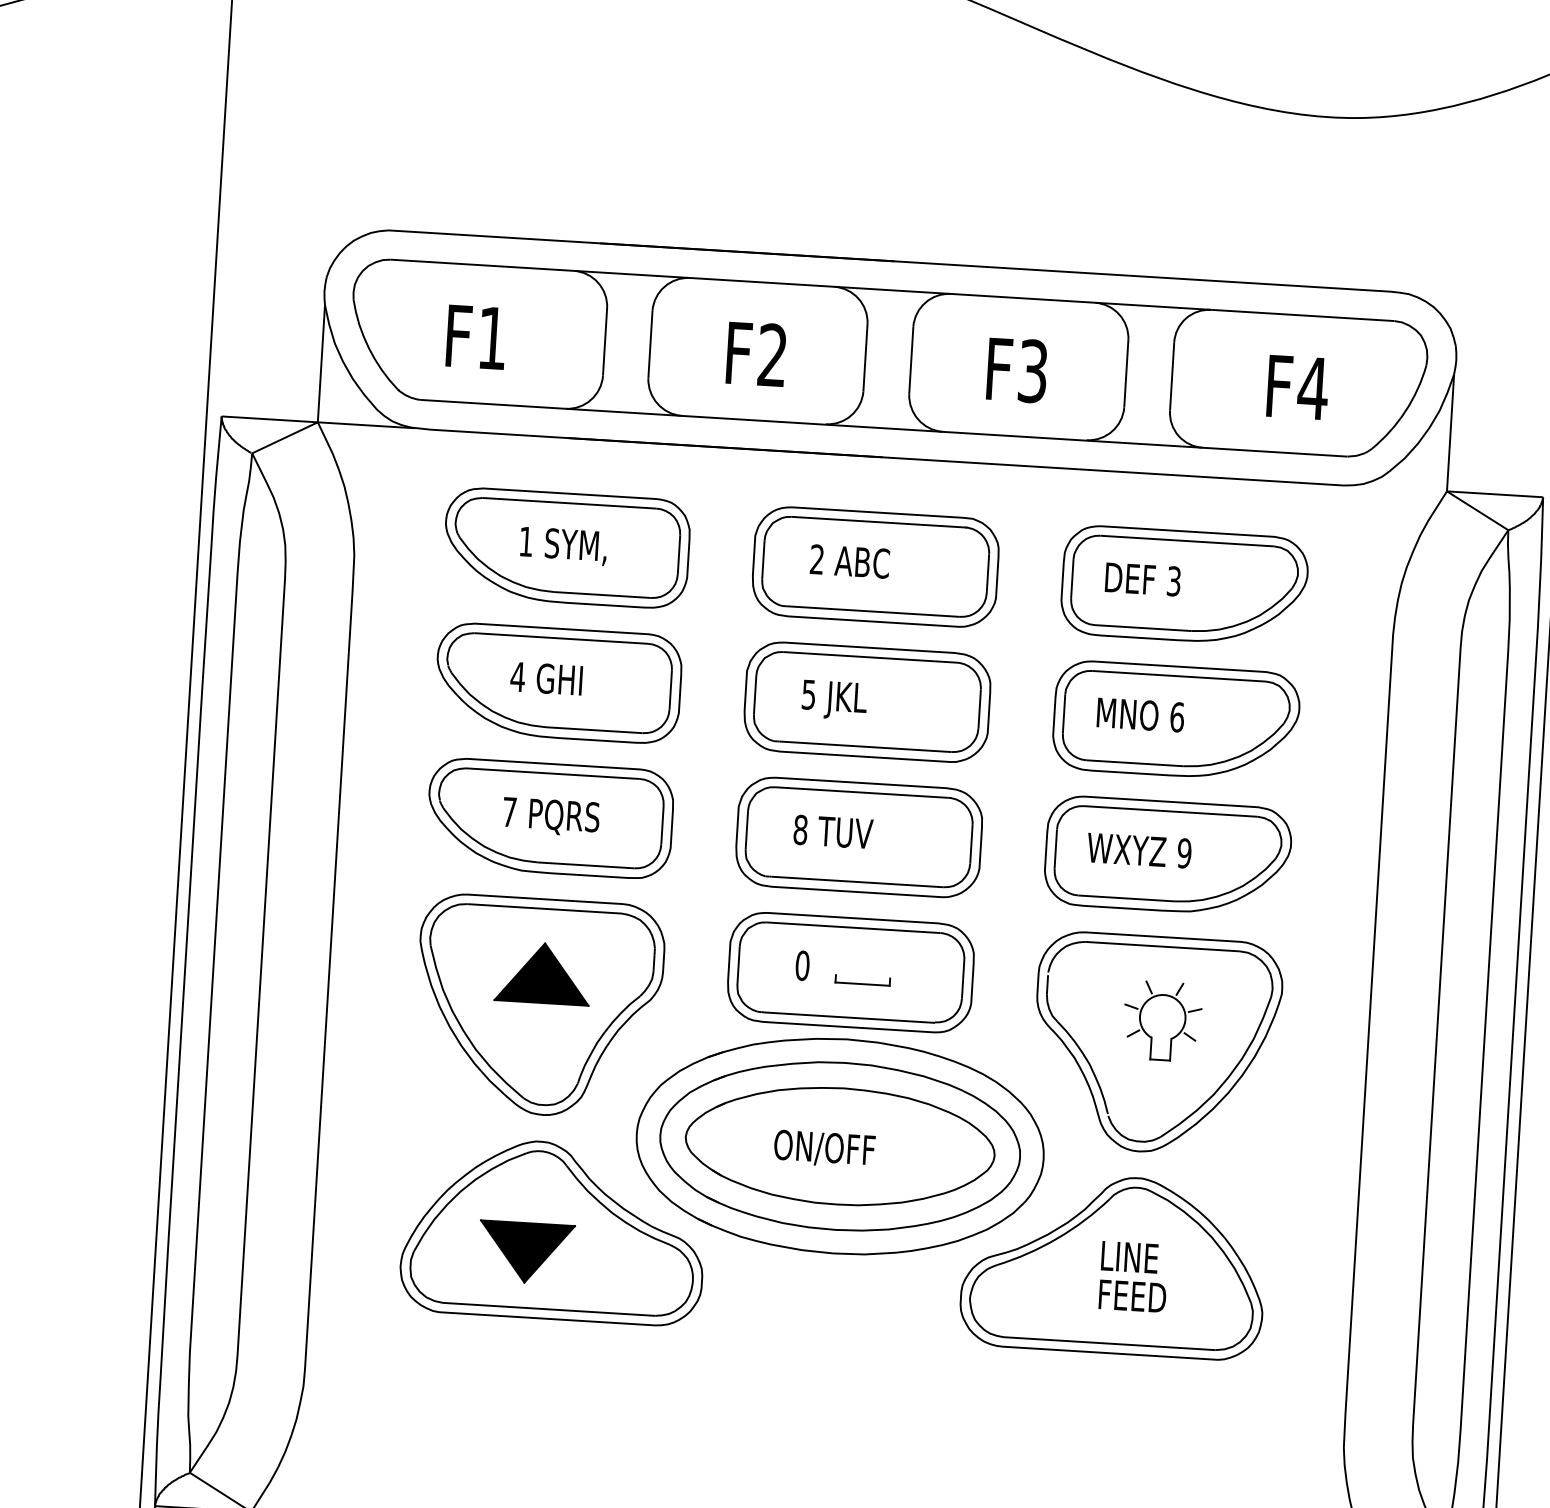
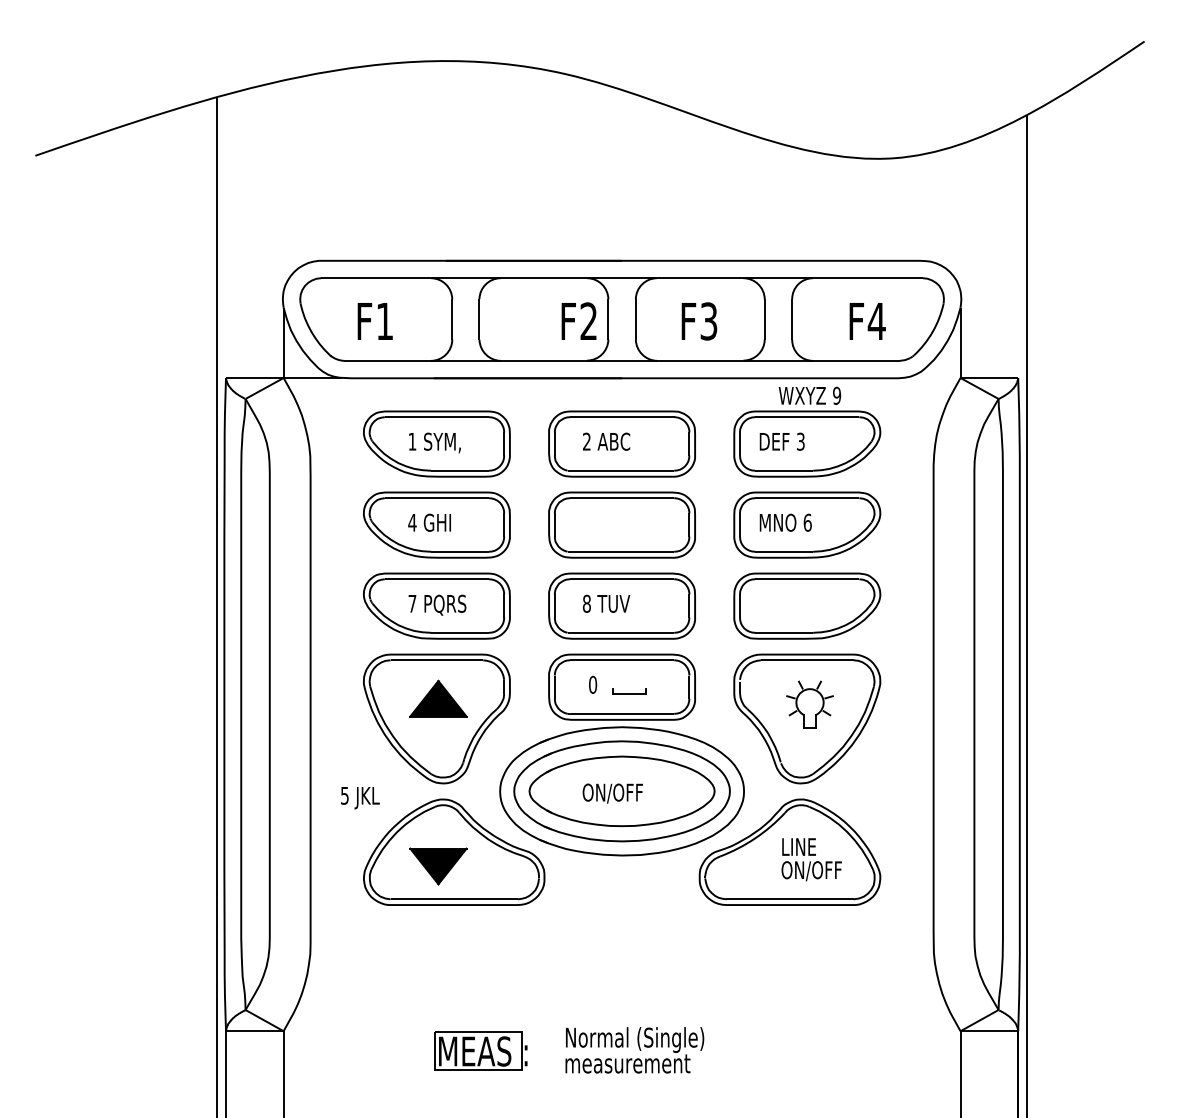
text: (755, 352) -> (578, 320), moved
text: (834, 700) -> (360, 798), moved
text: (1138, 850) -> (809, 395), moved
text: (1148, 1299) -> (811, 871), FEED -> ON/OFF

